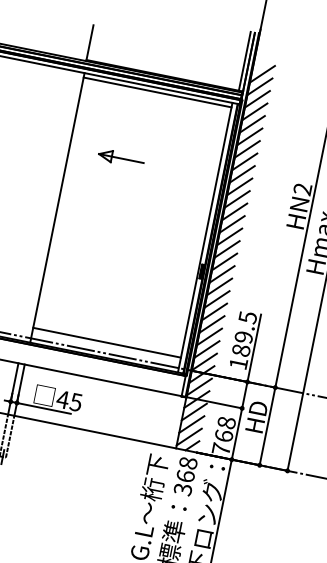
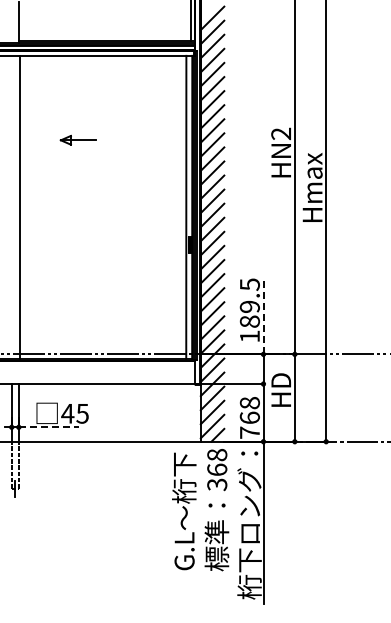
line: (157, 92) -> (103, 60), removed
part: (121, 158) -> (78, 140), size x0.7
line: (107, 342) -> (103, 342), removed
line: (254, 348) -> (263, 316), solid -> dashed
line: (44, 408) -> (49, 427), solid -> dashed

